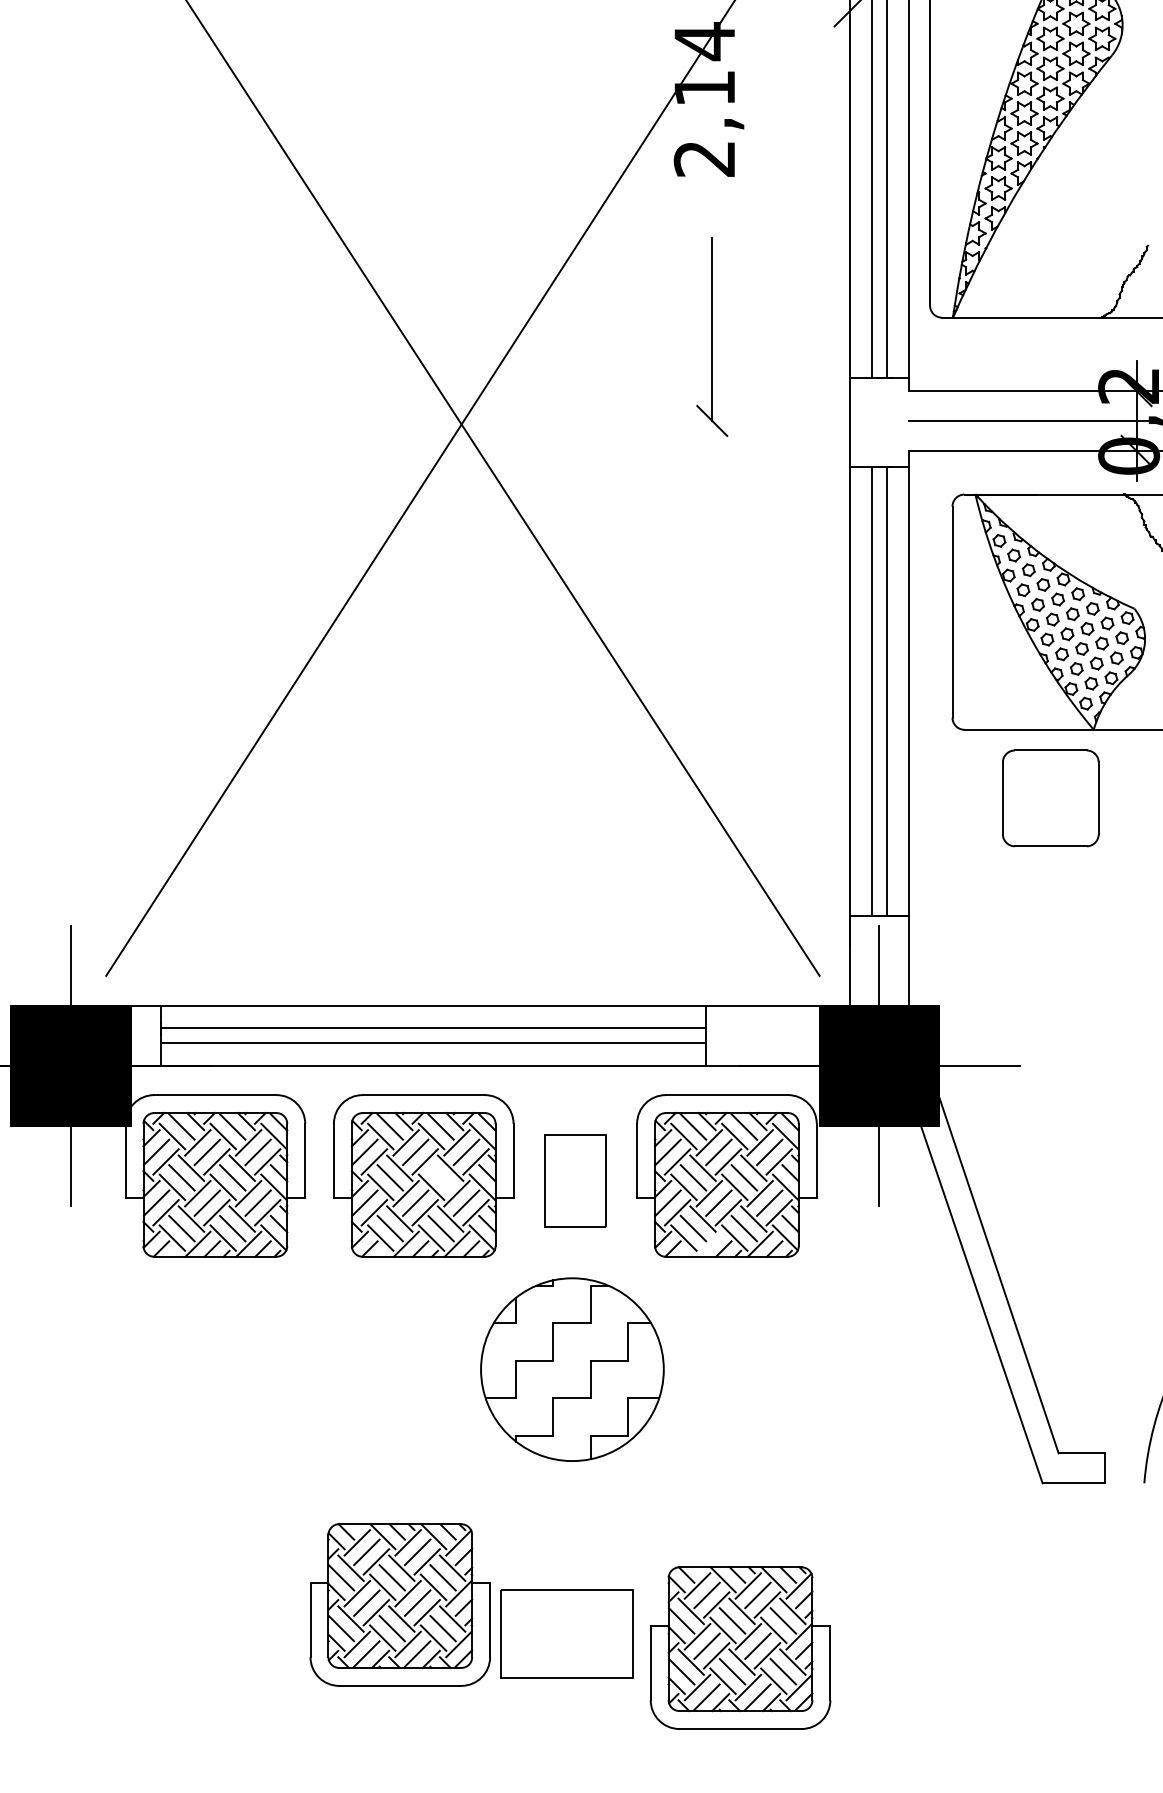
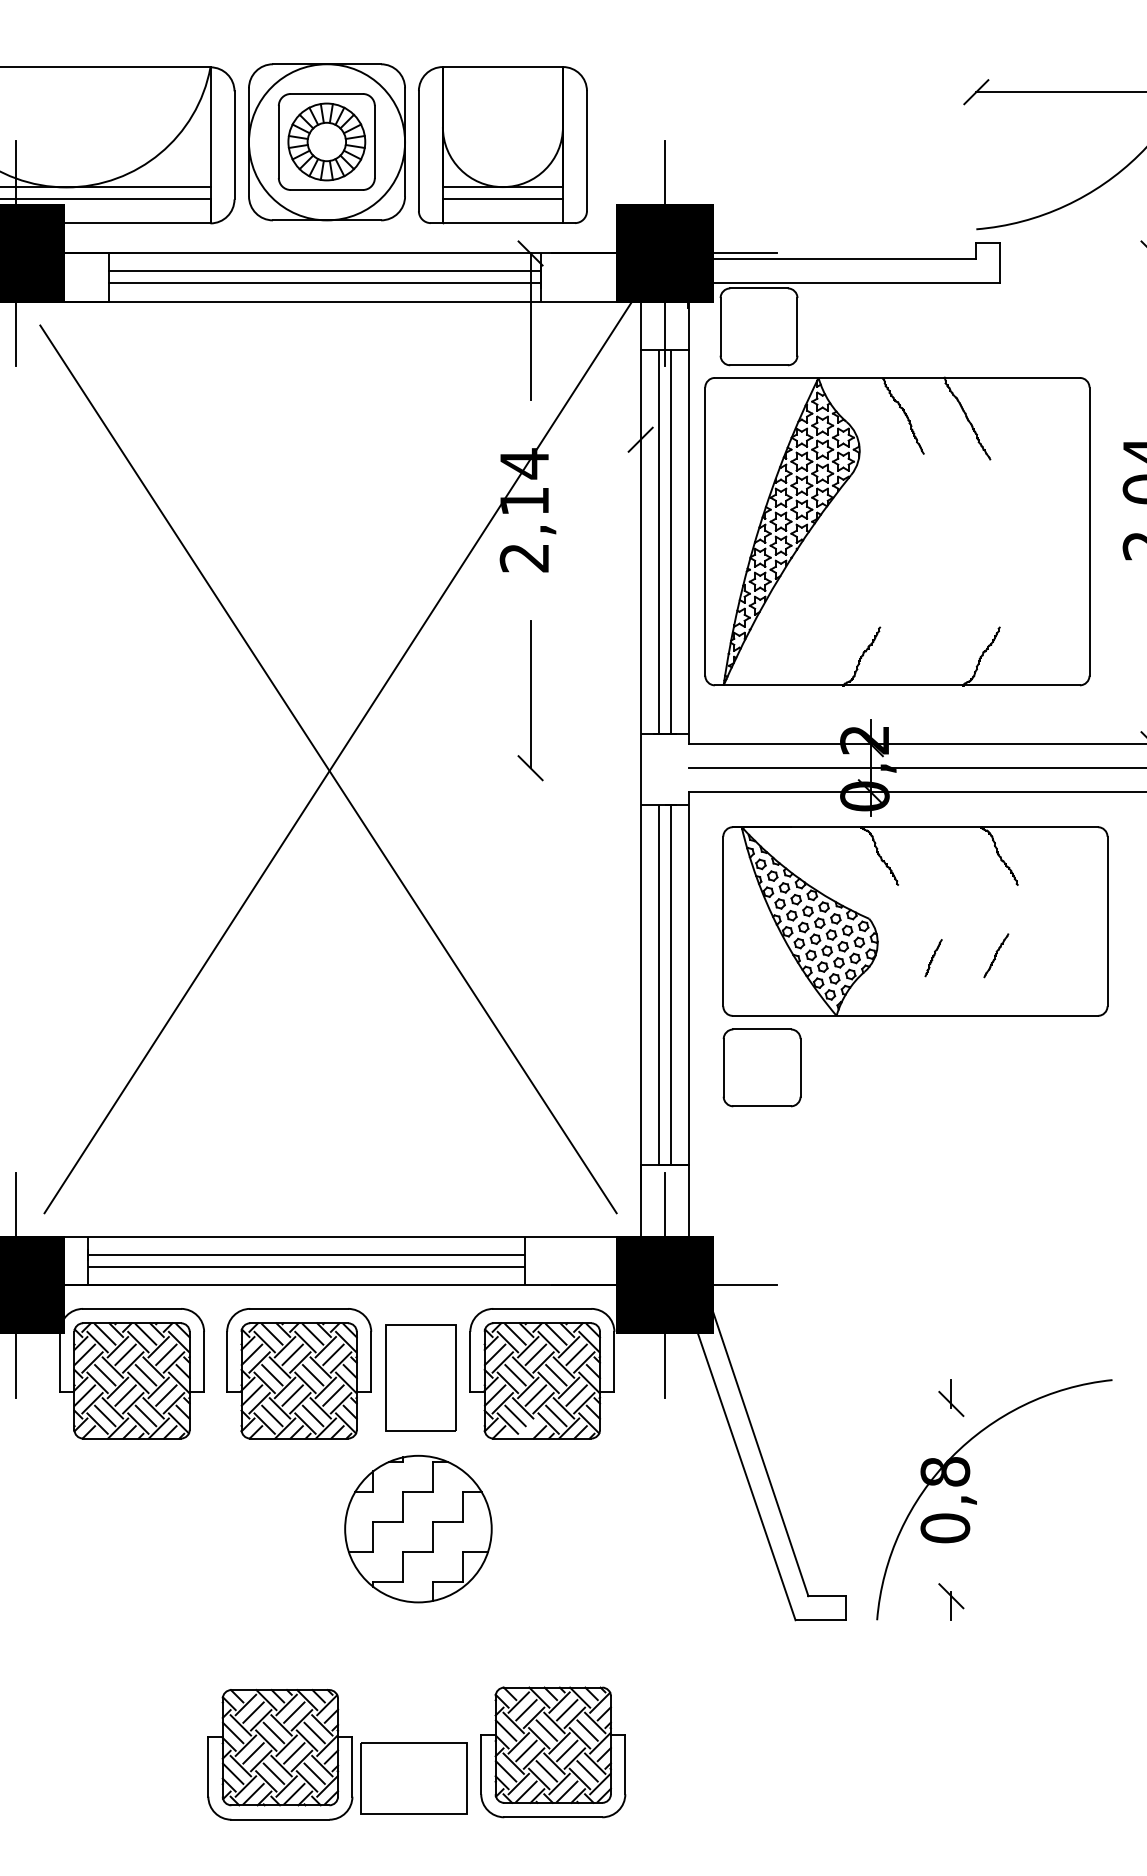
part: (1050, 797) -> (761, 1067), moved
line: (440, 1178) -> (312, 1375), added
part: (574, 1180) -> (420, 1377), size x1.43
part: (471, 1604) -> (337, 1754), moved

